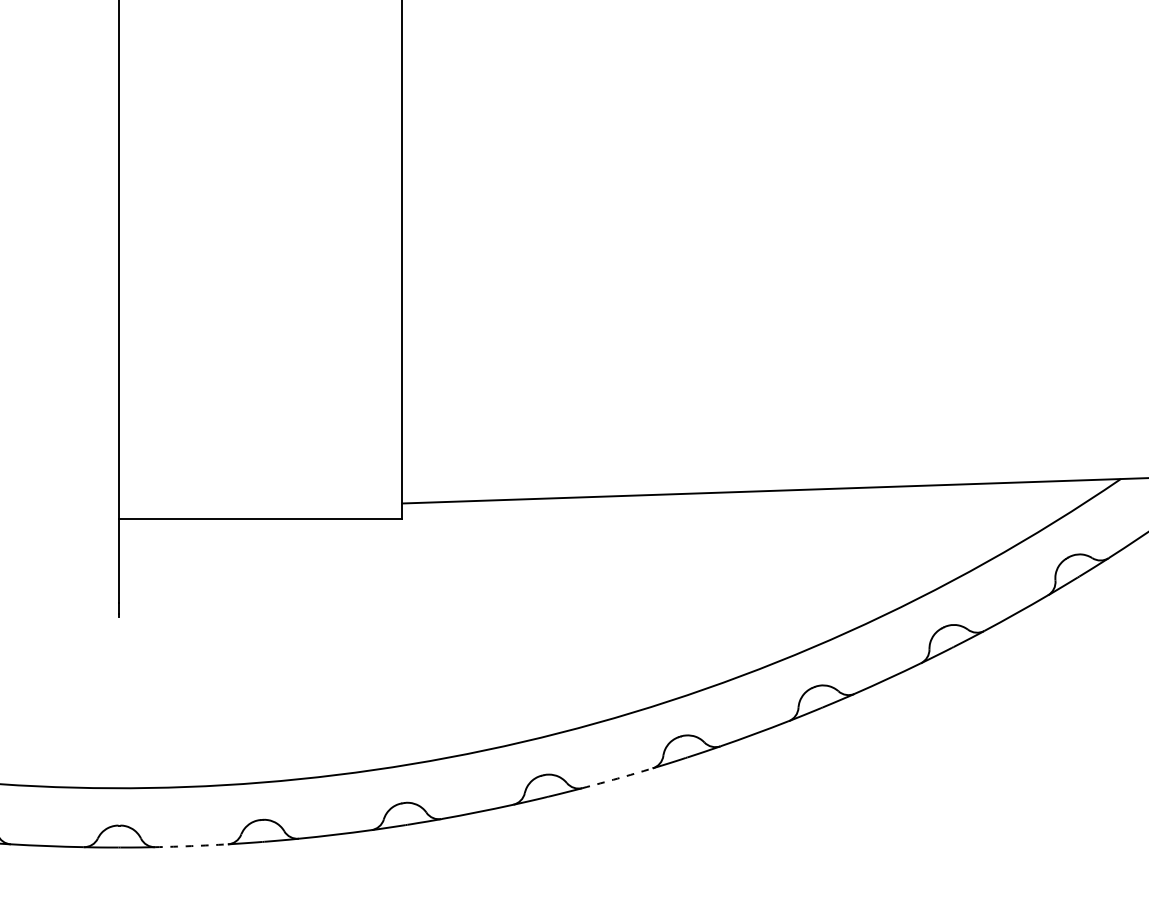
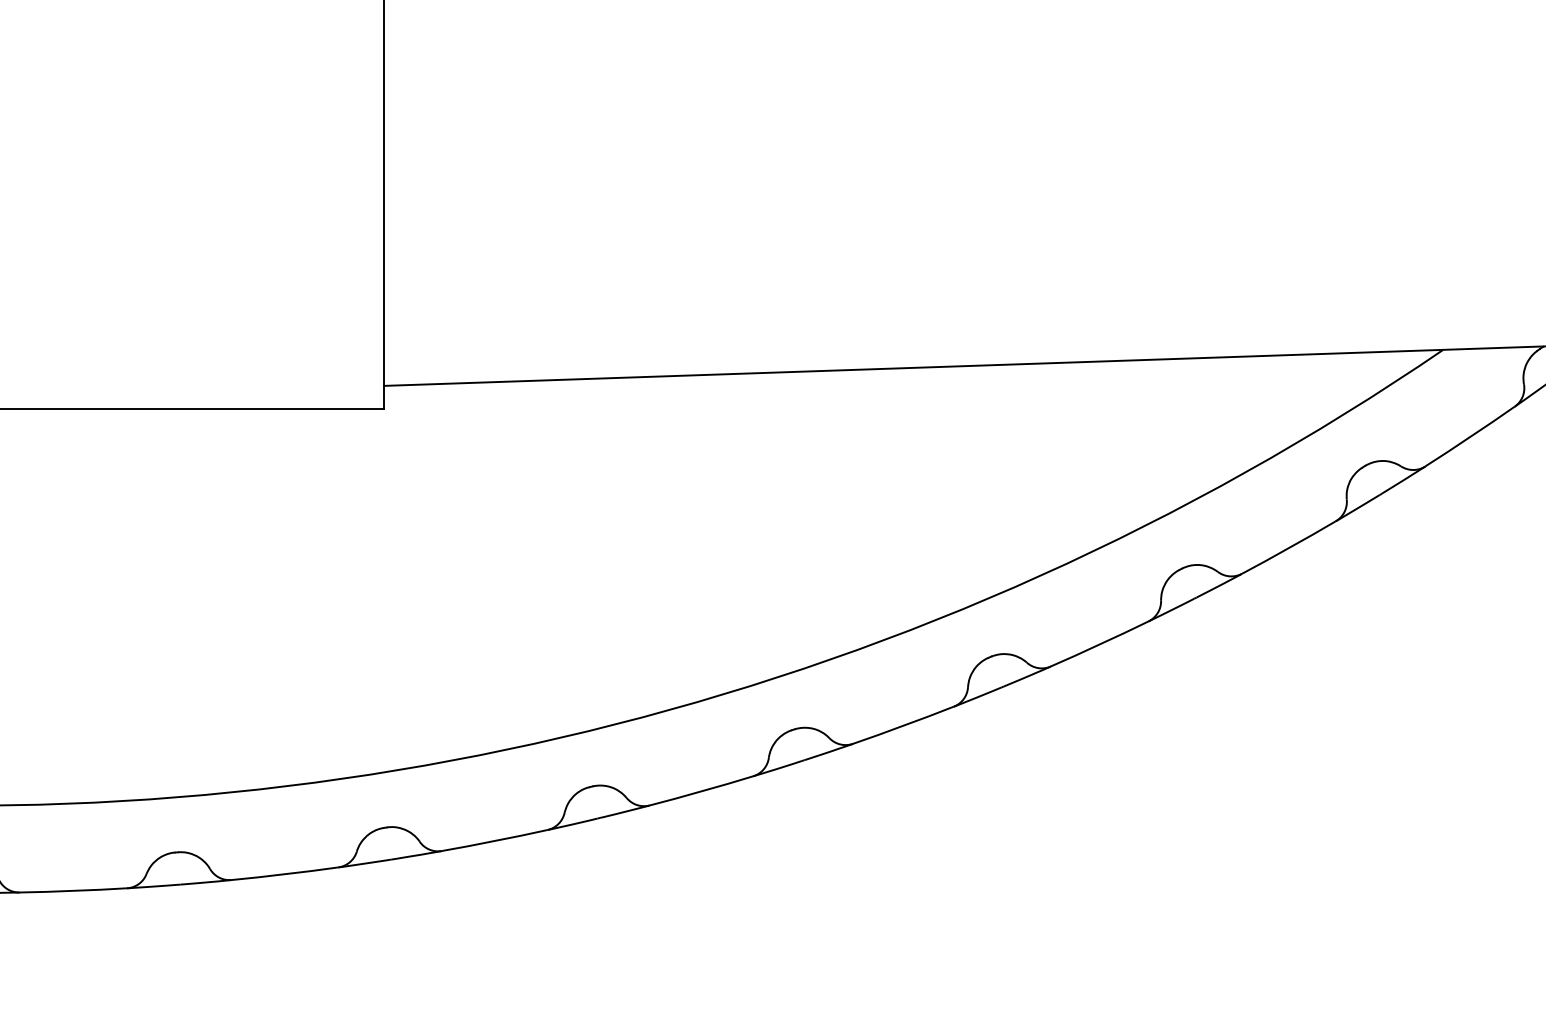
arc: (617, 778) -> (701, 791), dashed -> solid
arc: (191, 846) -> (73, 891), dashed -> solid

